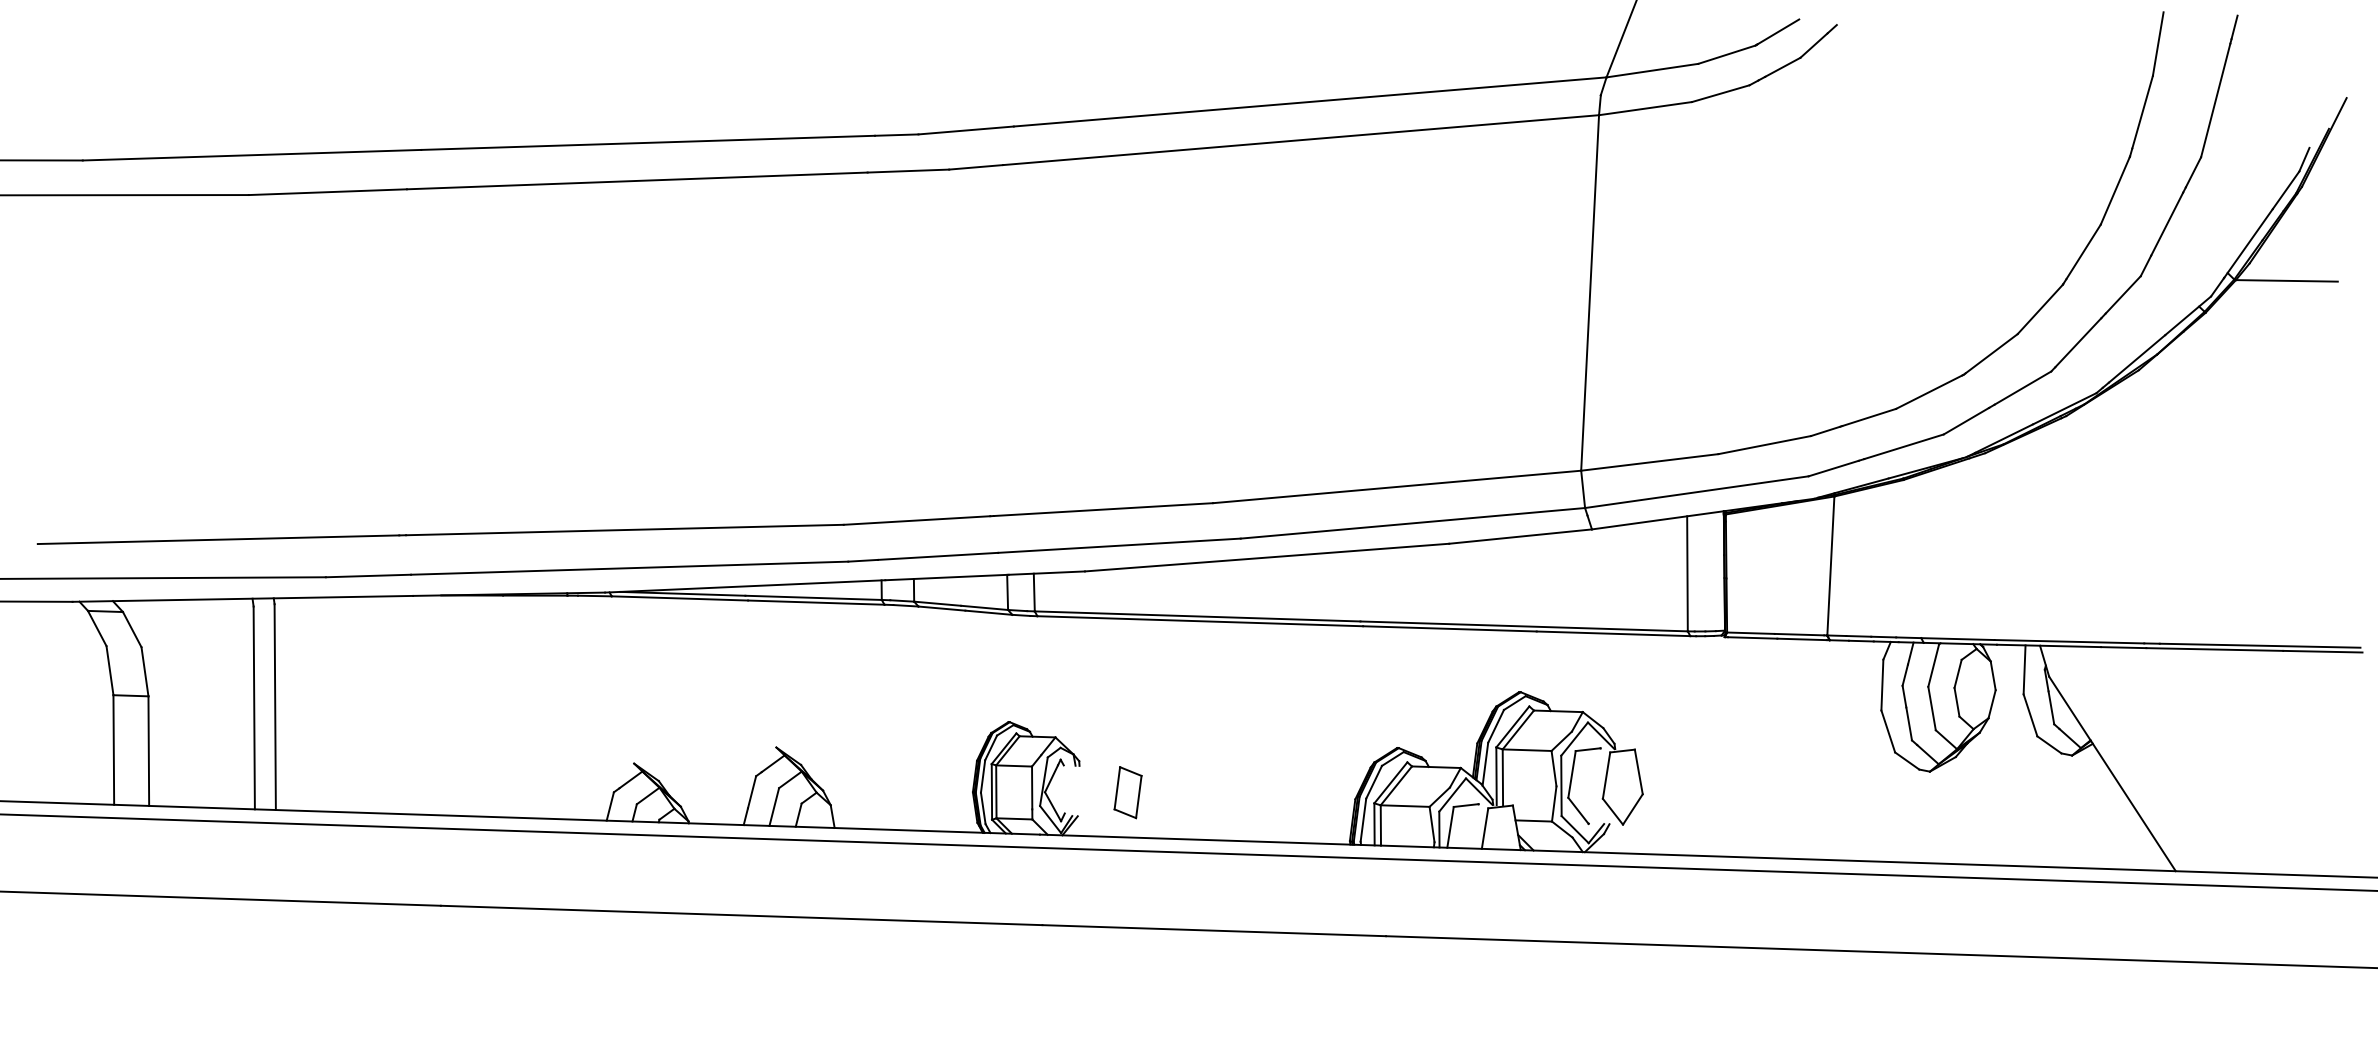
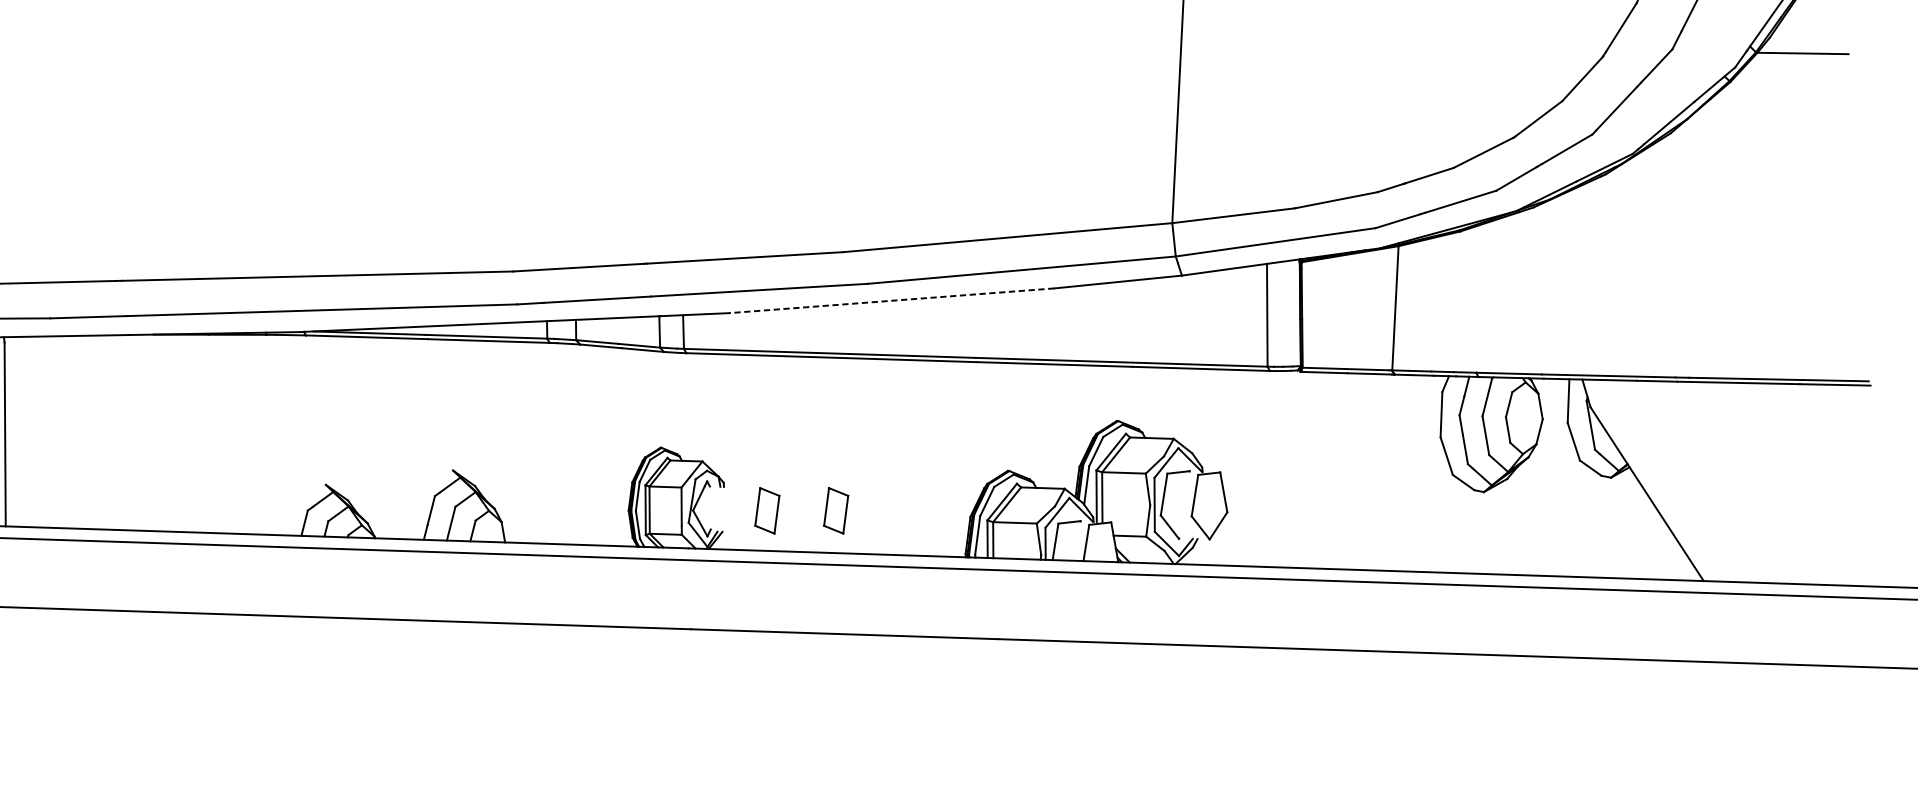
line: (1267, 557) -> (891, 300), solid -> dashed
part: (1204, 792) -> (835, 510), added

